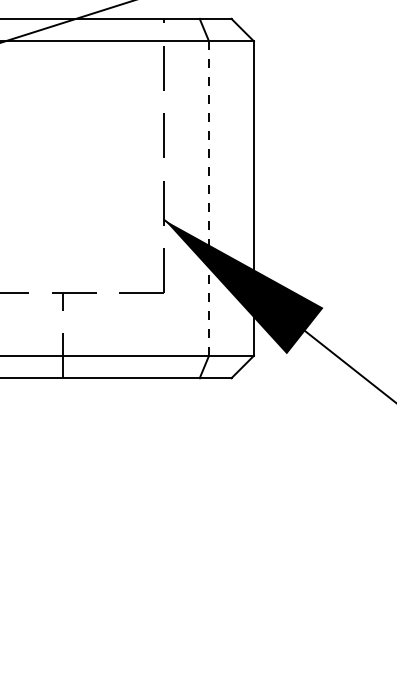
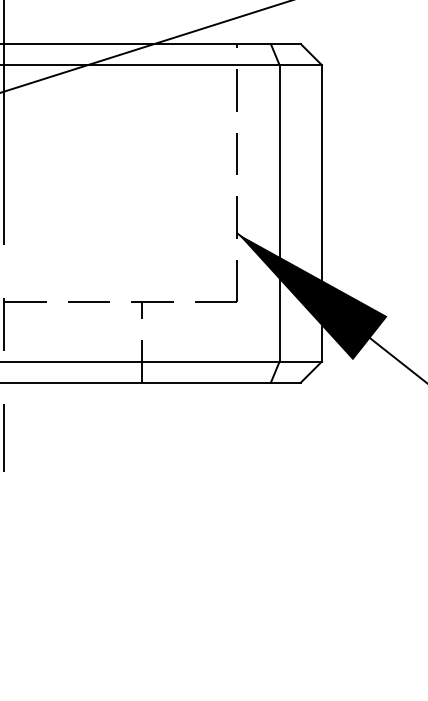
line: (208, 197) -> (279, 212), dashed -> solid

